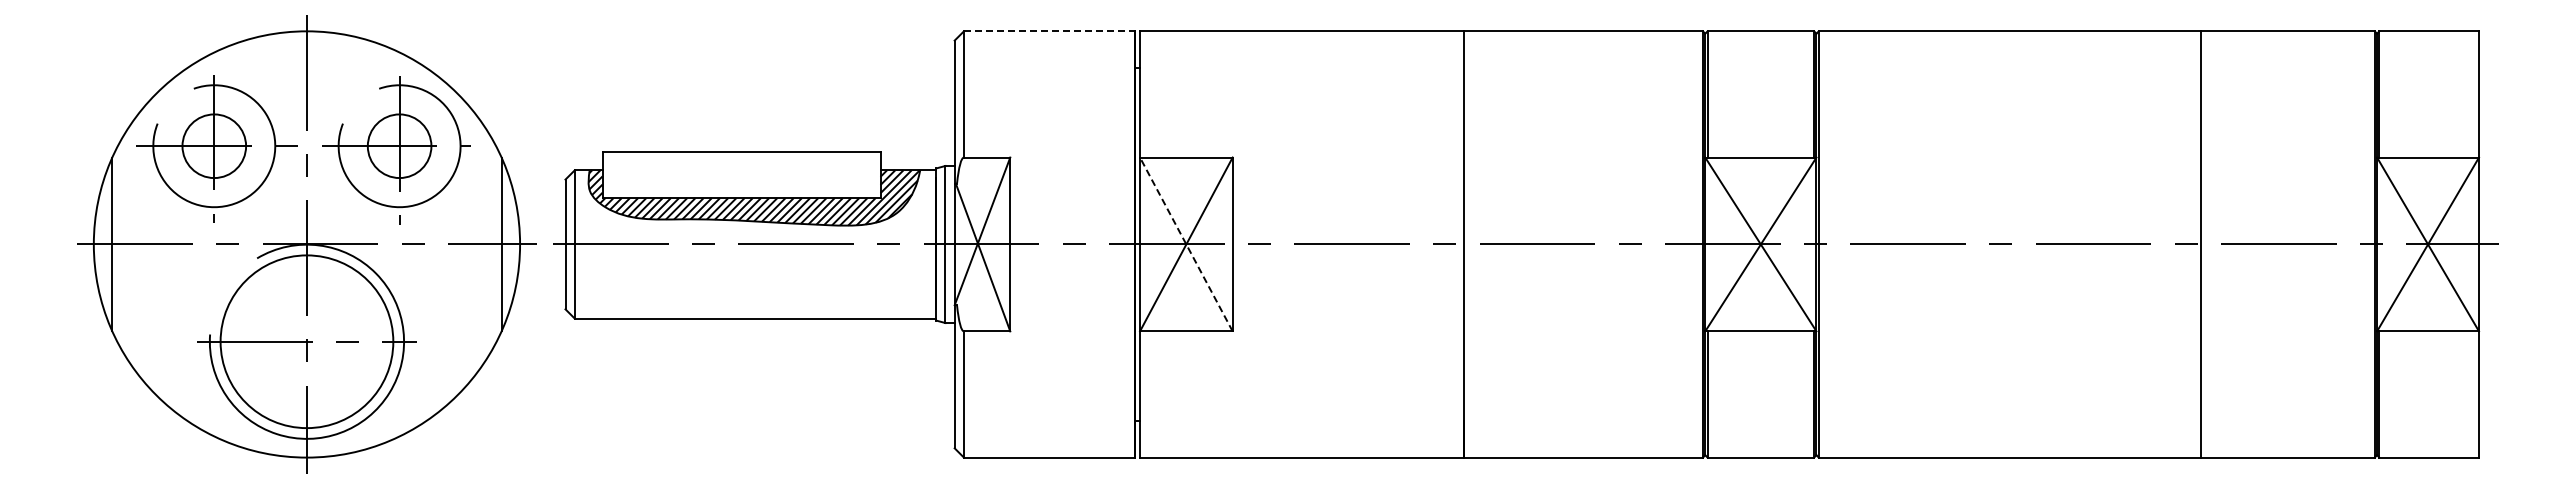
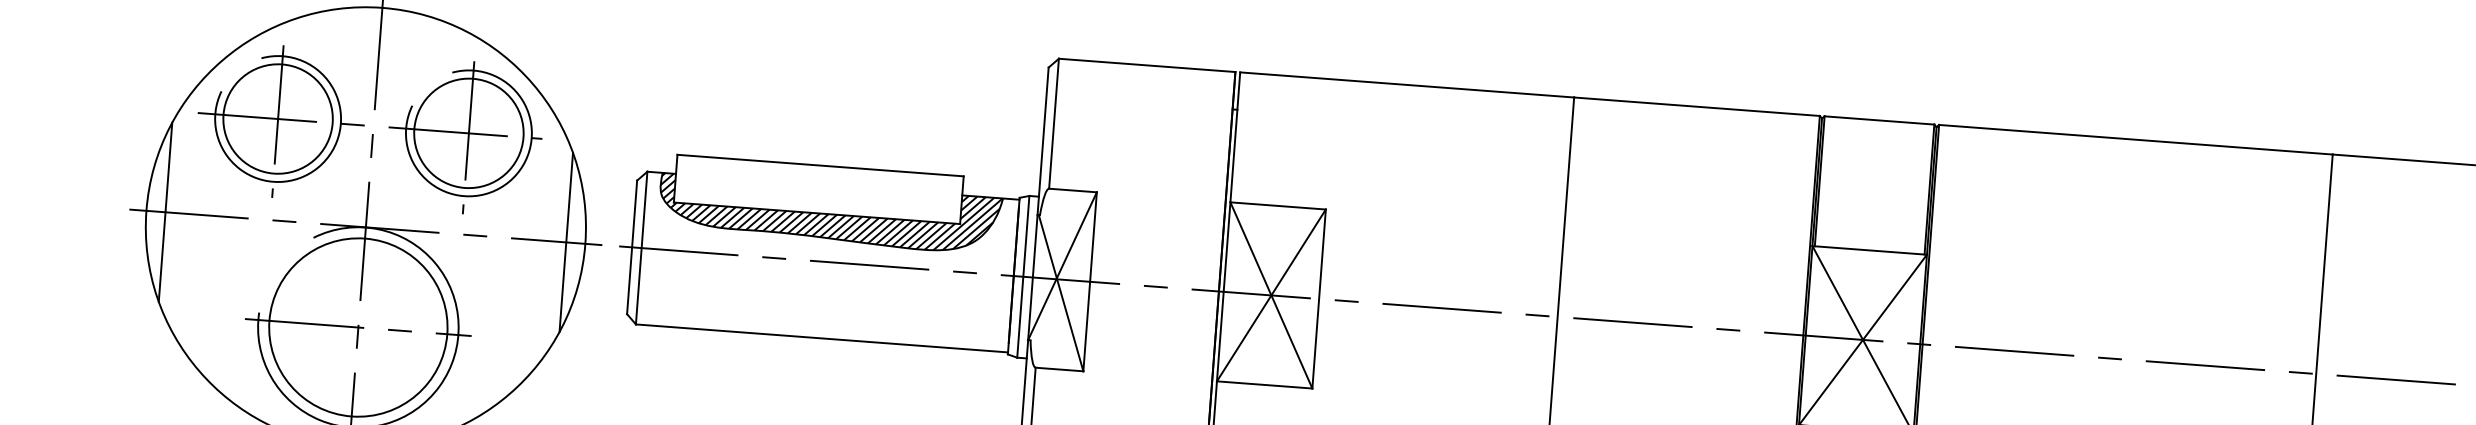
line: (1049, 31) -> (1146, 65), dashed -> solid
circle: (214, 146) -> (278, 119), size x1.67
circle: (399, 146) -> (468, 133), size x1.67
line: (1186, 244) -> (1271, 295), dashed -> solid

